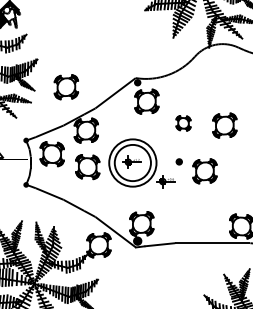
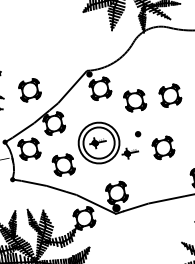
part: (183, 123) -> (135, 101), size x1.67
part: (87, 167) -> (63, 165), moved
part: (204, 171) -> (163, 148), moved

